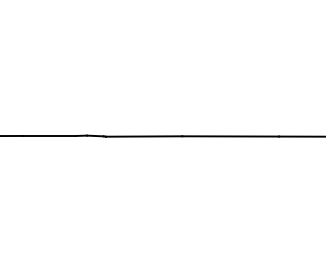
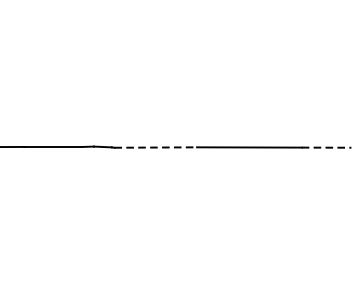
line: (144, 136) -> (156, 147), solid -> dashed
line: (302, 136) -> (327, 147), solid -> dashed

